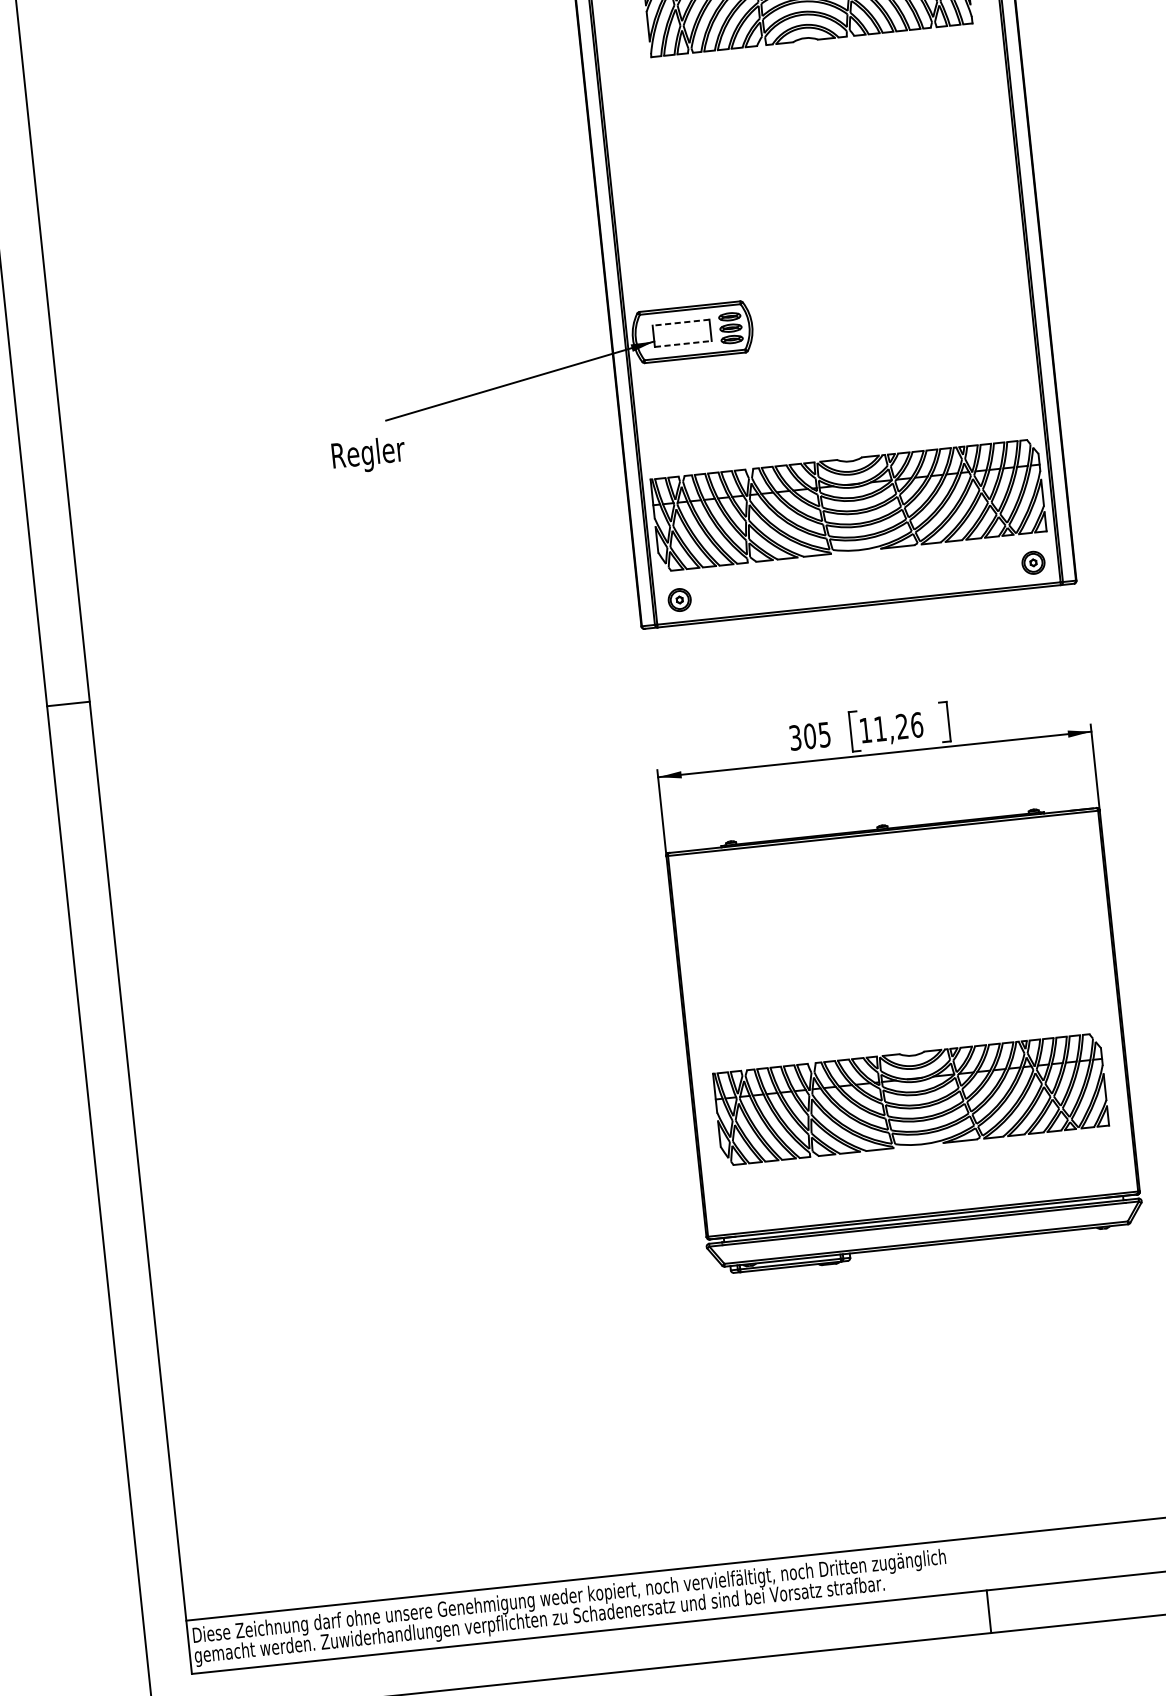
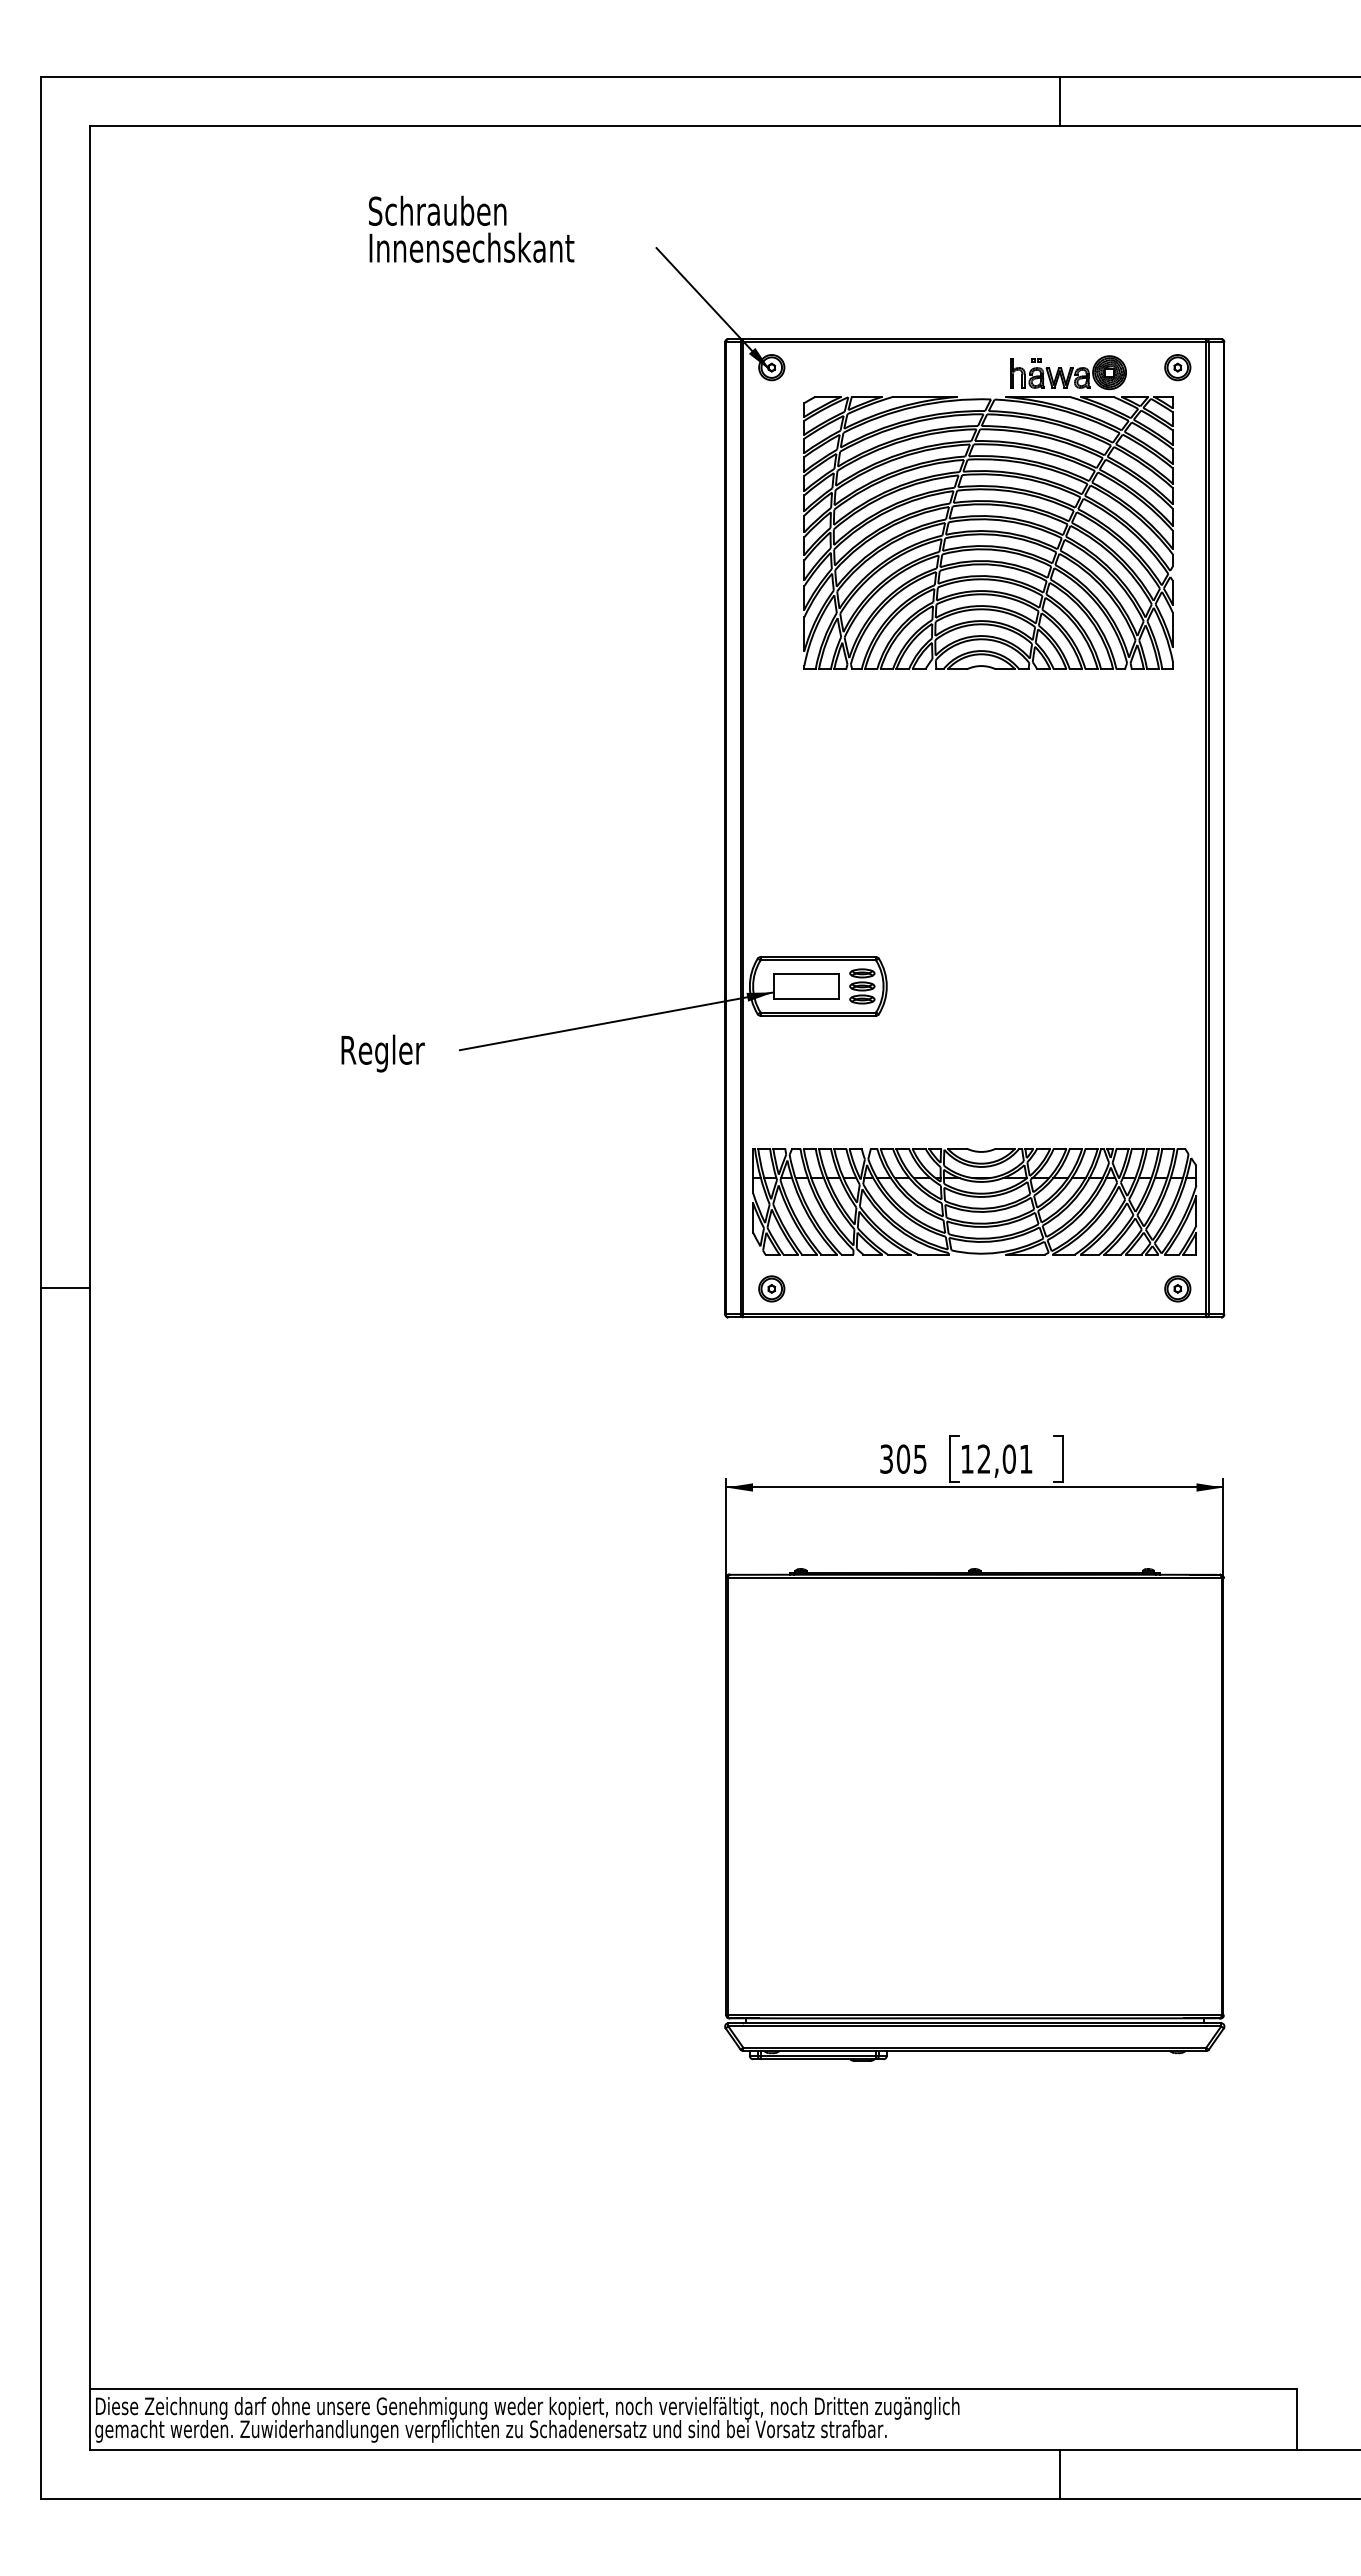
line: (681, 322) -> (806, 974), dashed -> solid
line: (683, 343) -> (806, 998), dashed -> solid
text: (368, 455) -> (382, 1053), moved
line: (67, 704) -> (64, 1288), moved
text: (898, 726) -> (1004, 1458), 11,26 -> 12,01
part: (910, 1099) -> (974, 1883), removed
line: (989, 1611) -> (1060, 2473), moved

